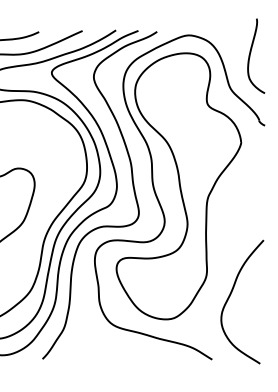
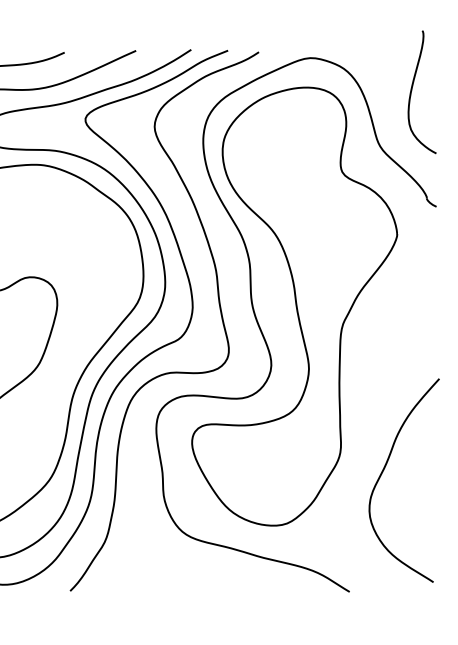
curve: (230, 296) -> (384, 471), moved

